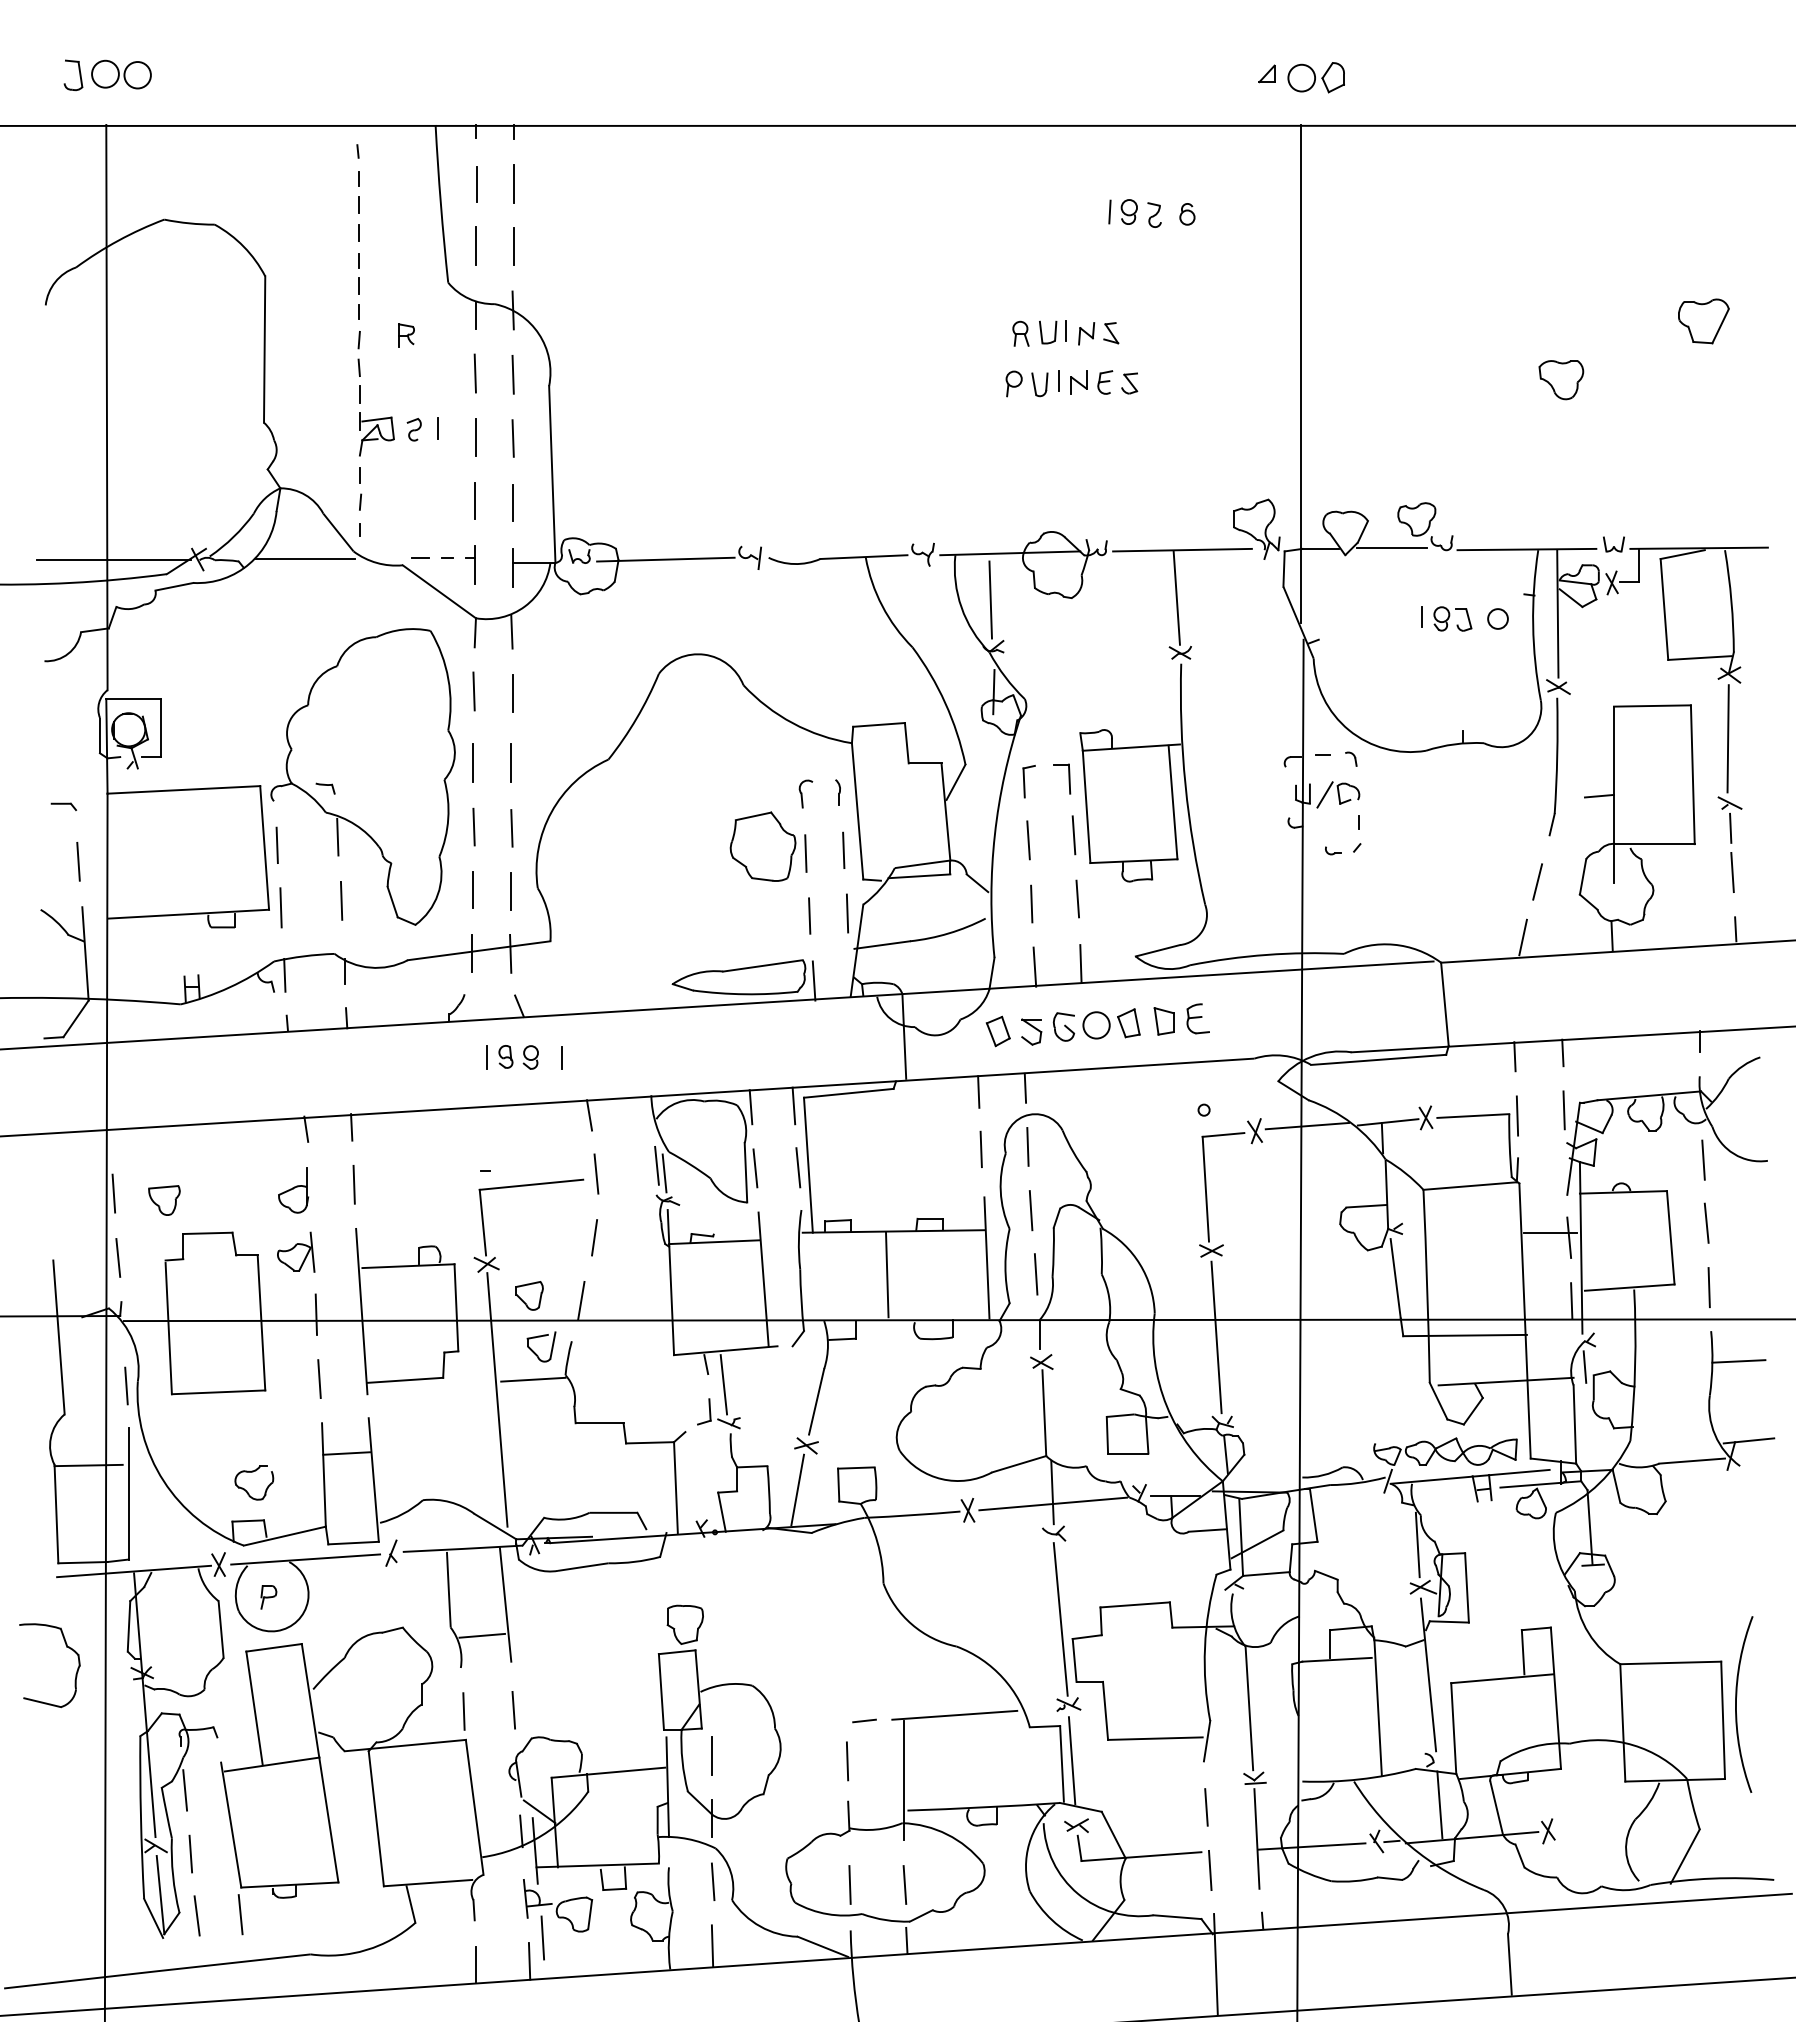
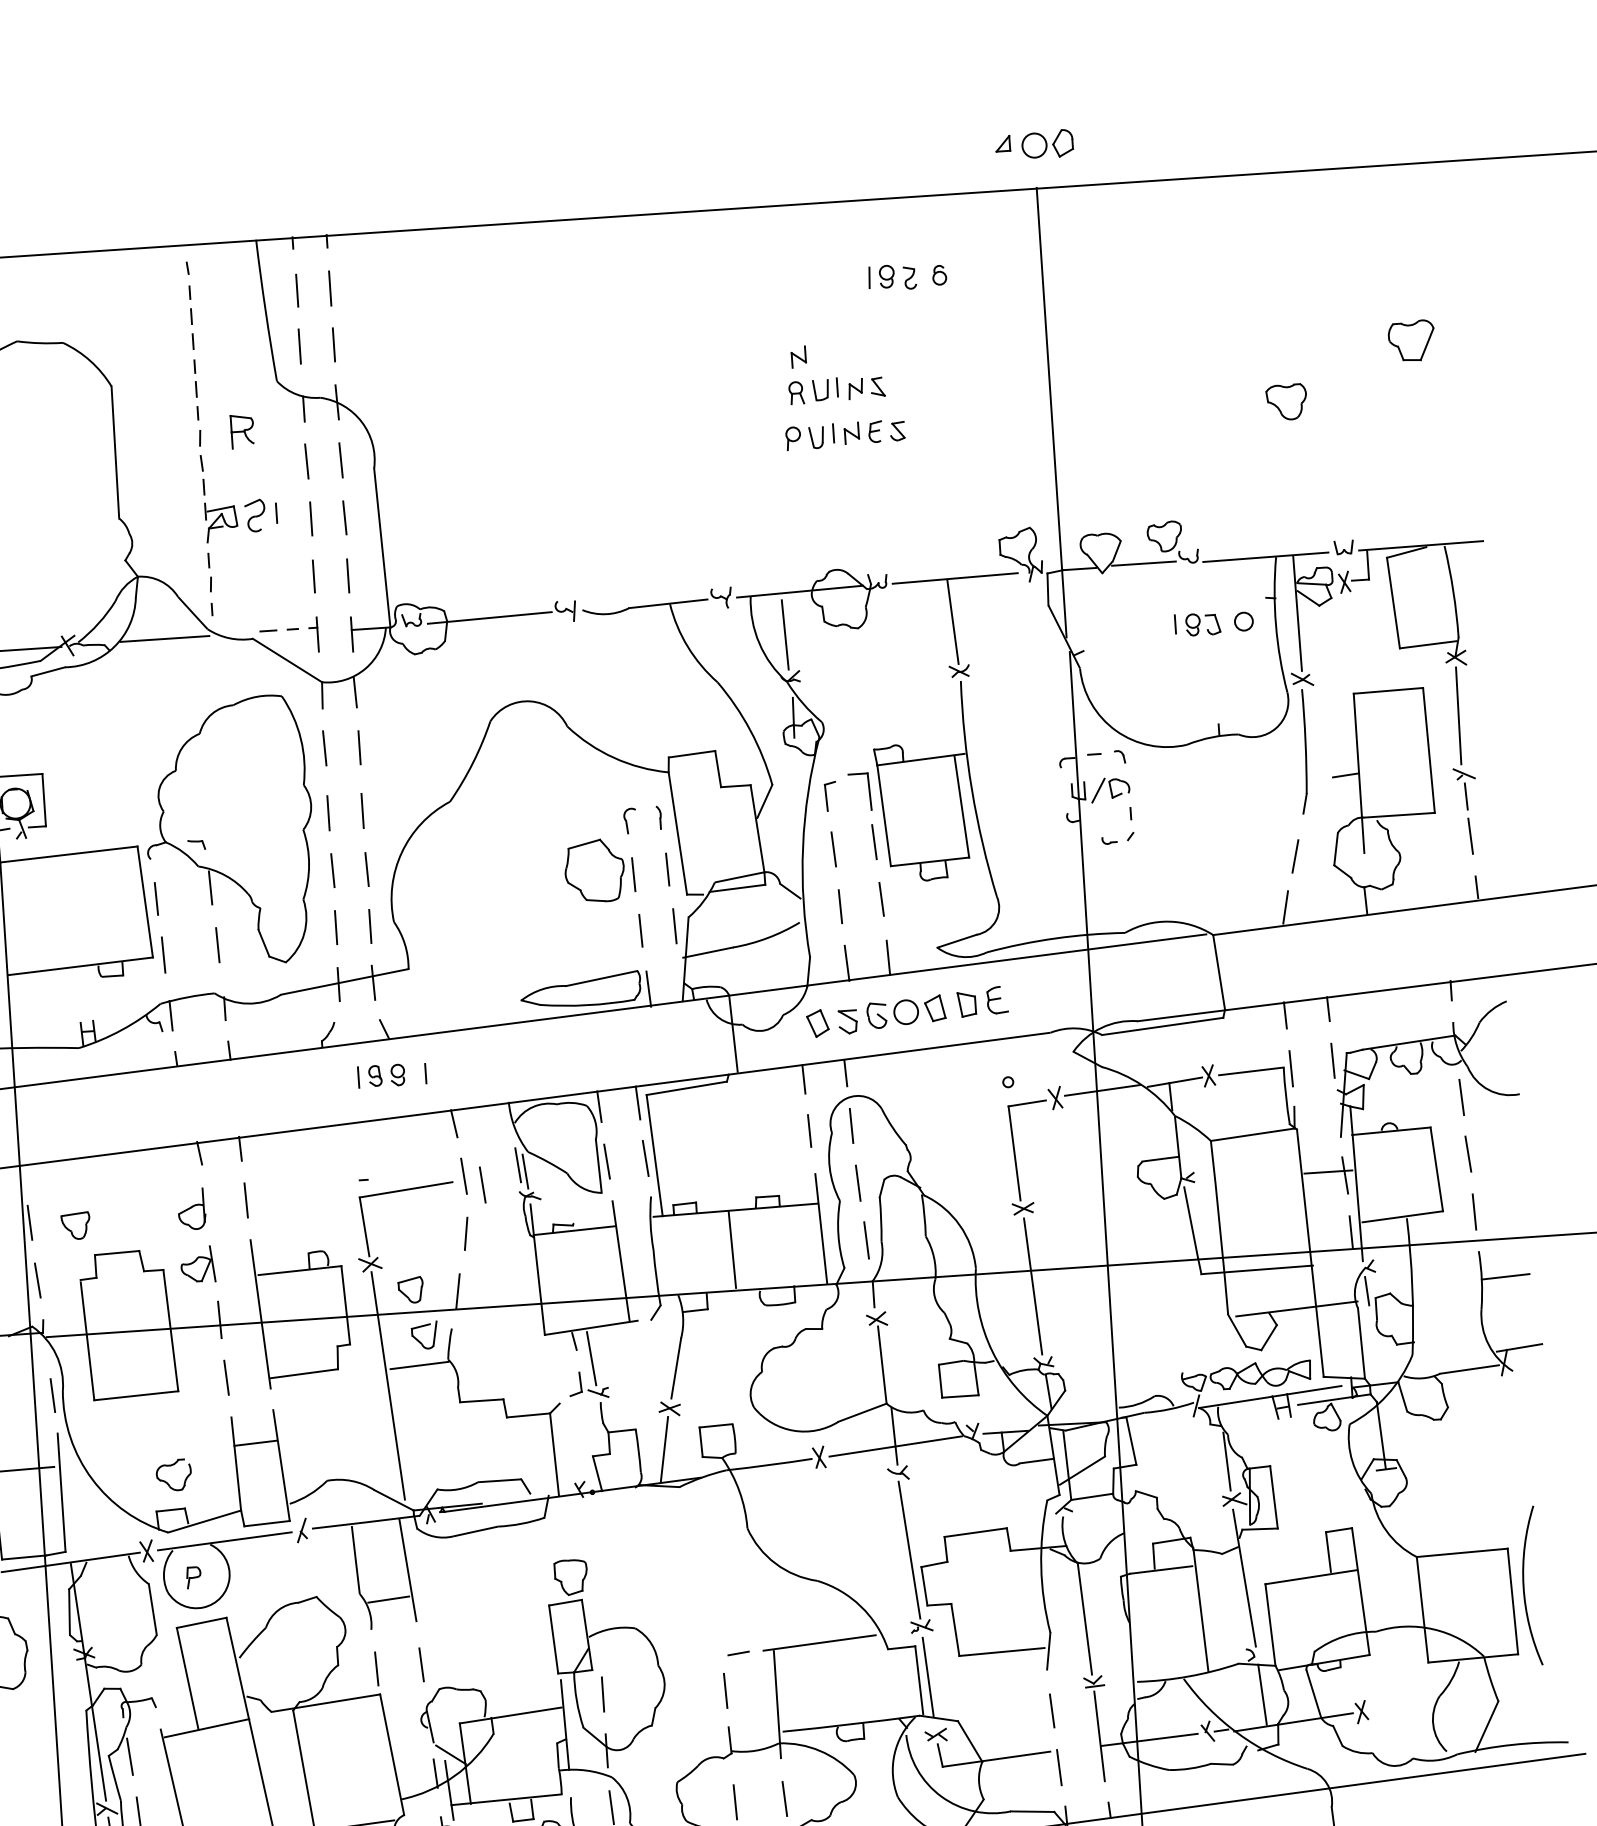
part: (1025, 294) -> (798, 357), added
part: (406, 335) -> (242, 431), size x1.6
part: (413, 429) -> (254, 515), size x1.6
part: (1062, 778) -> (860, 791), size x1.4
line: (616, 1184) -> (482, 1184), added

